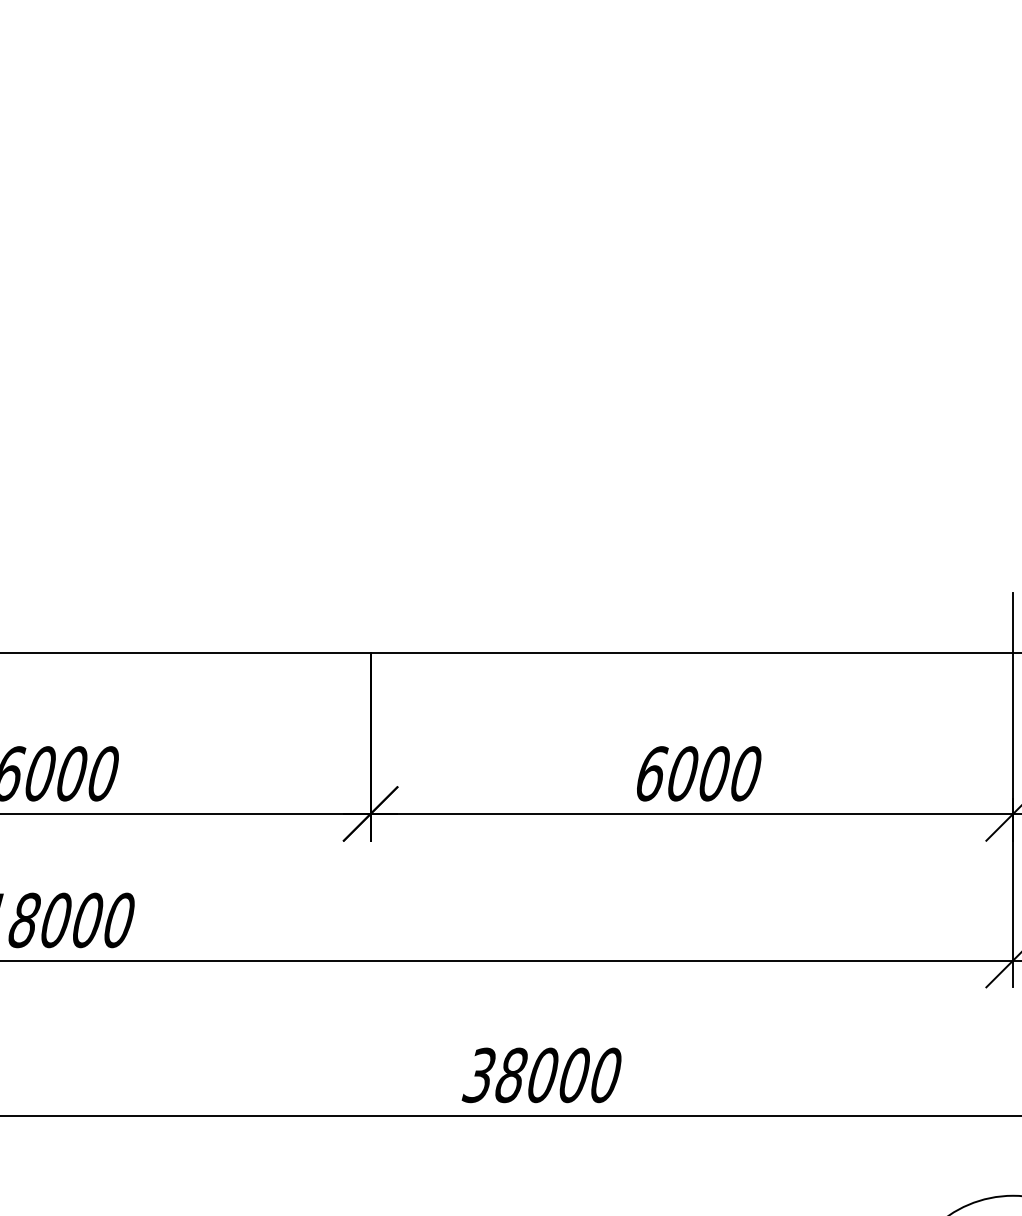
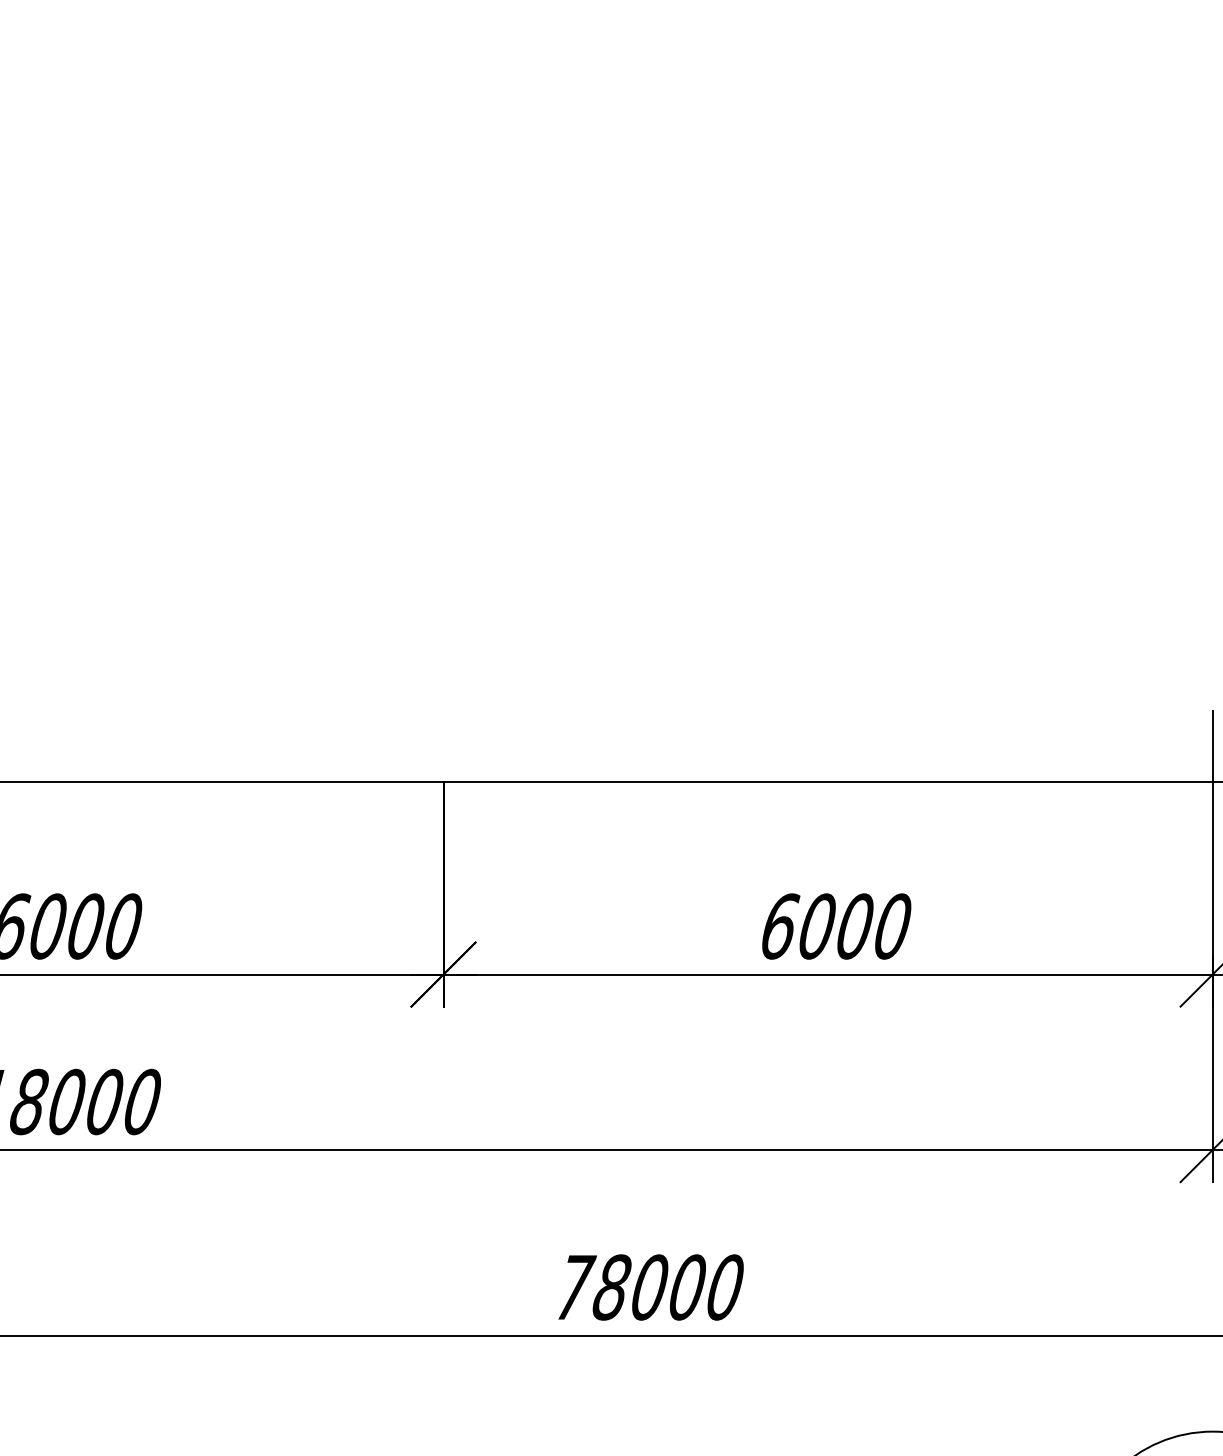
text: (479, 1075) -> (573, 1287), 38000 -> 78000

